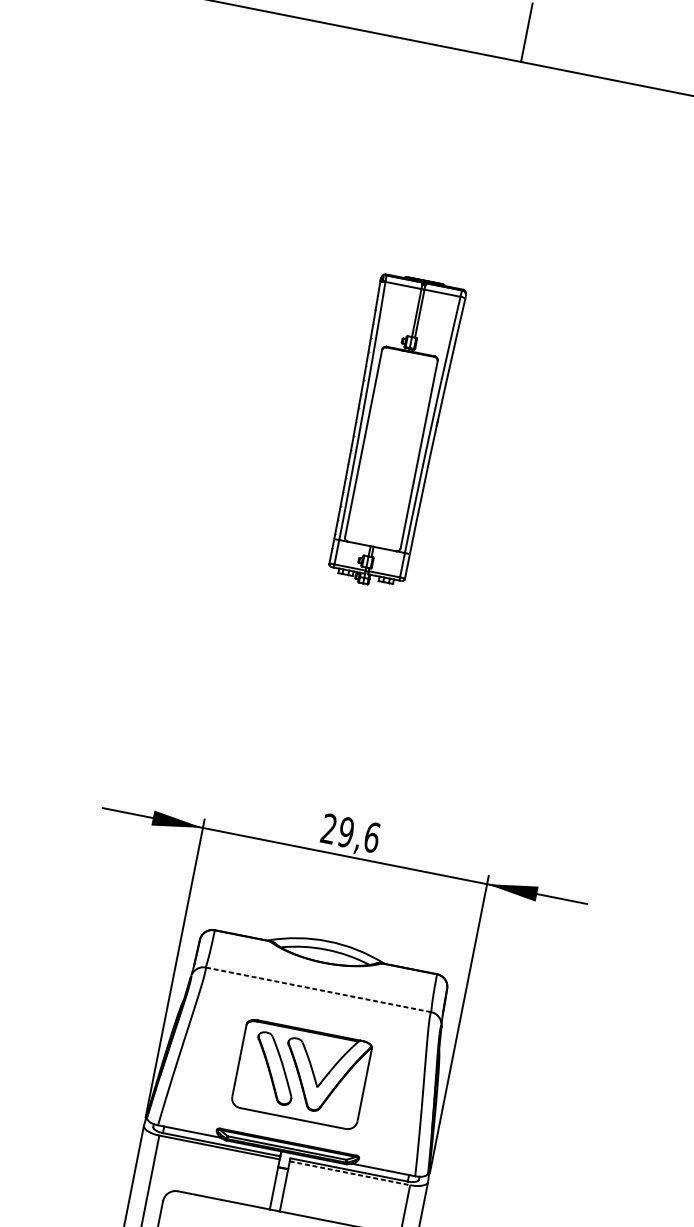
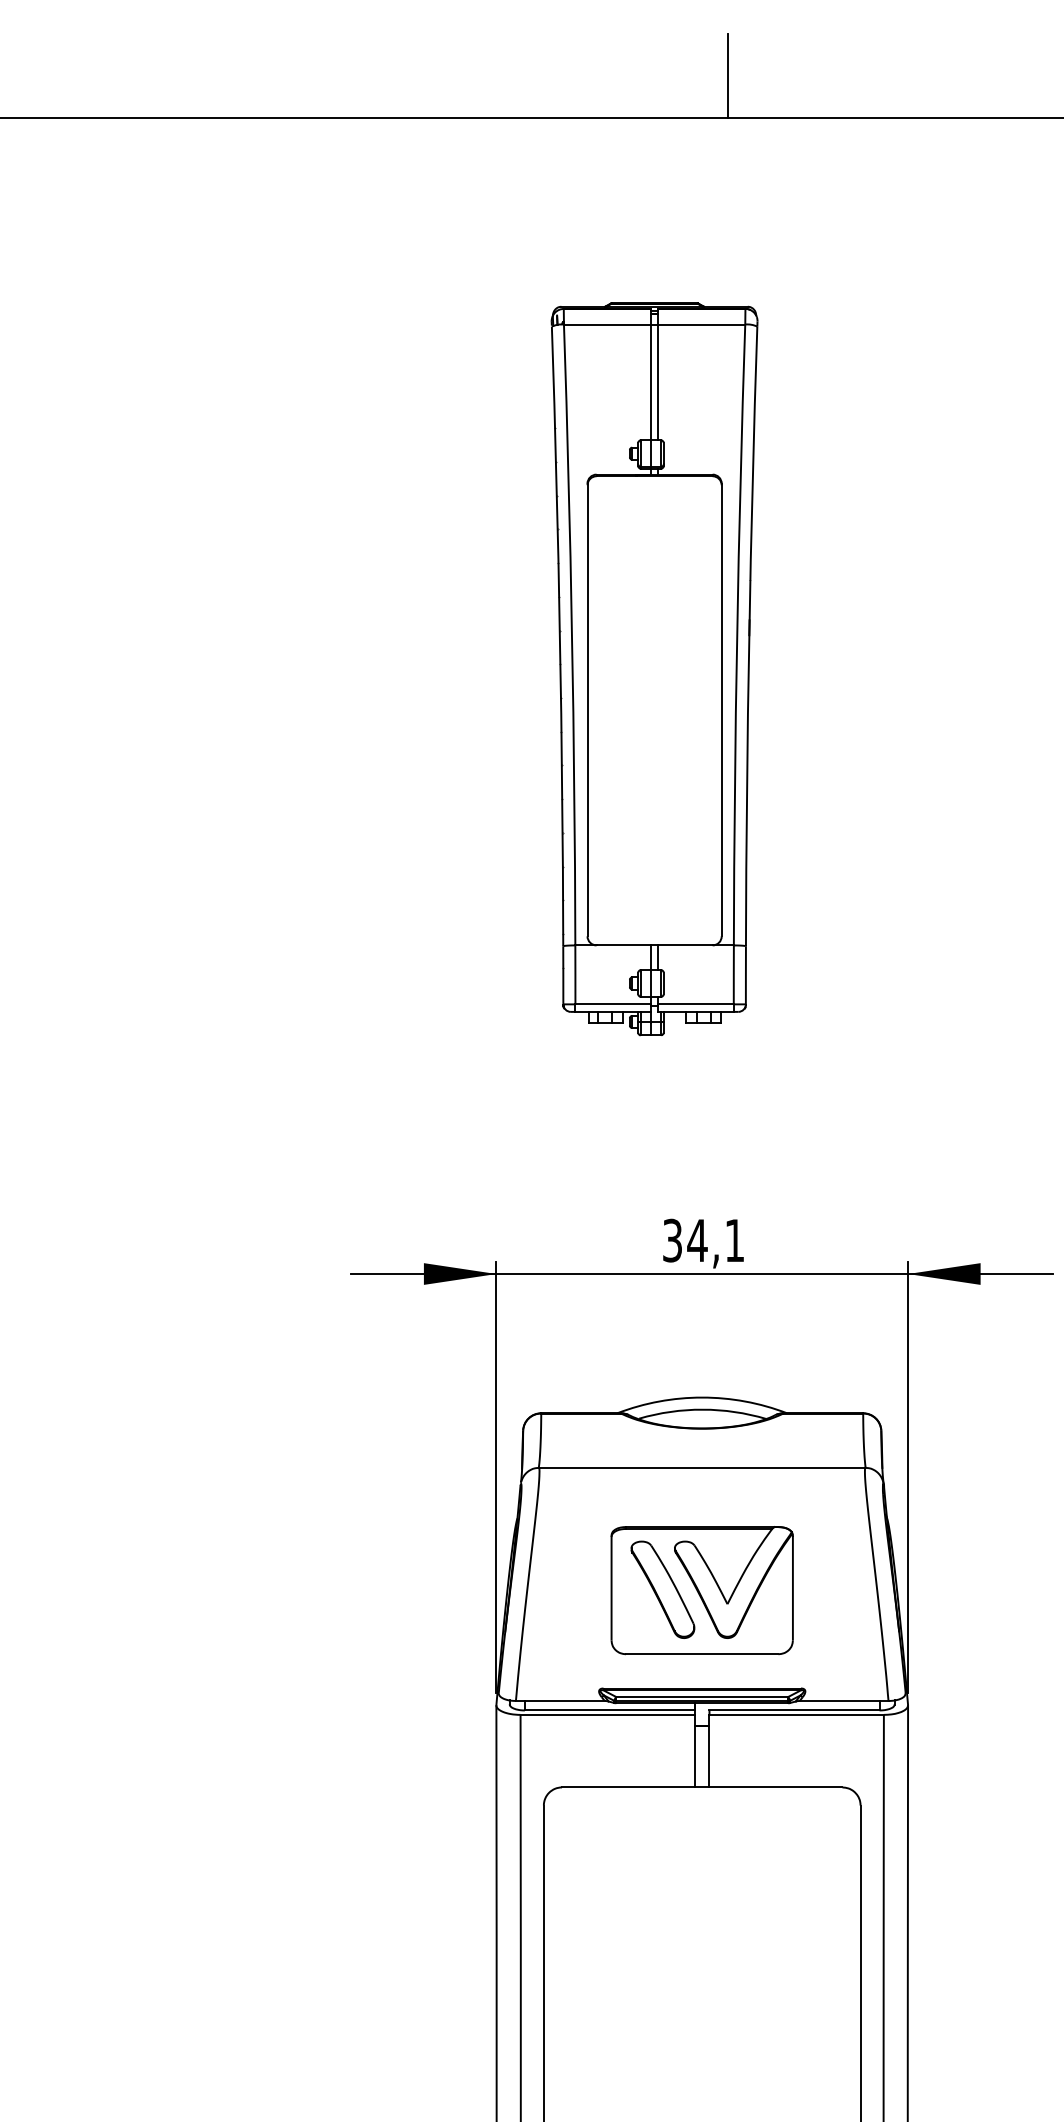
part: (394, 432) -> (654, 669), size x1.67
text: (350, 833) -> (703, 1240), 29,6 -> 34,1
line: (318, 989) -> (701, 1467), dashed -> solid
line: (350, 1173) -> (797, 1714), dashed -> solid

